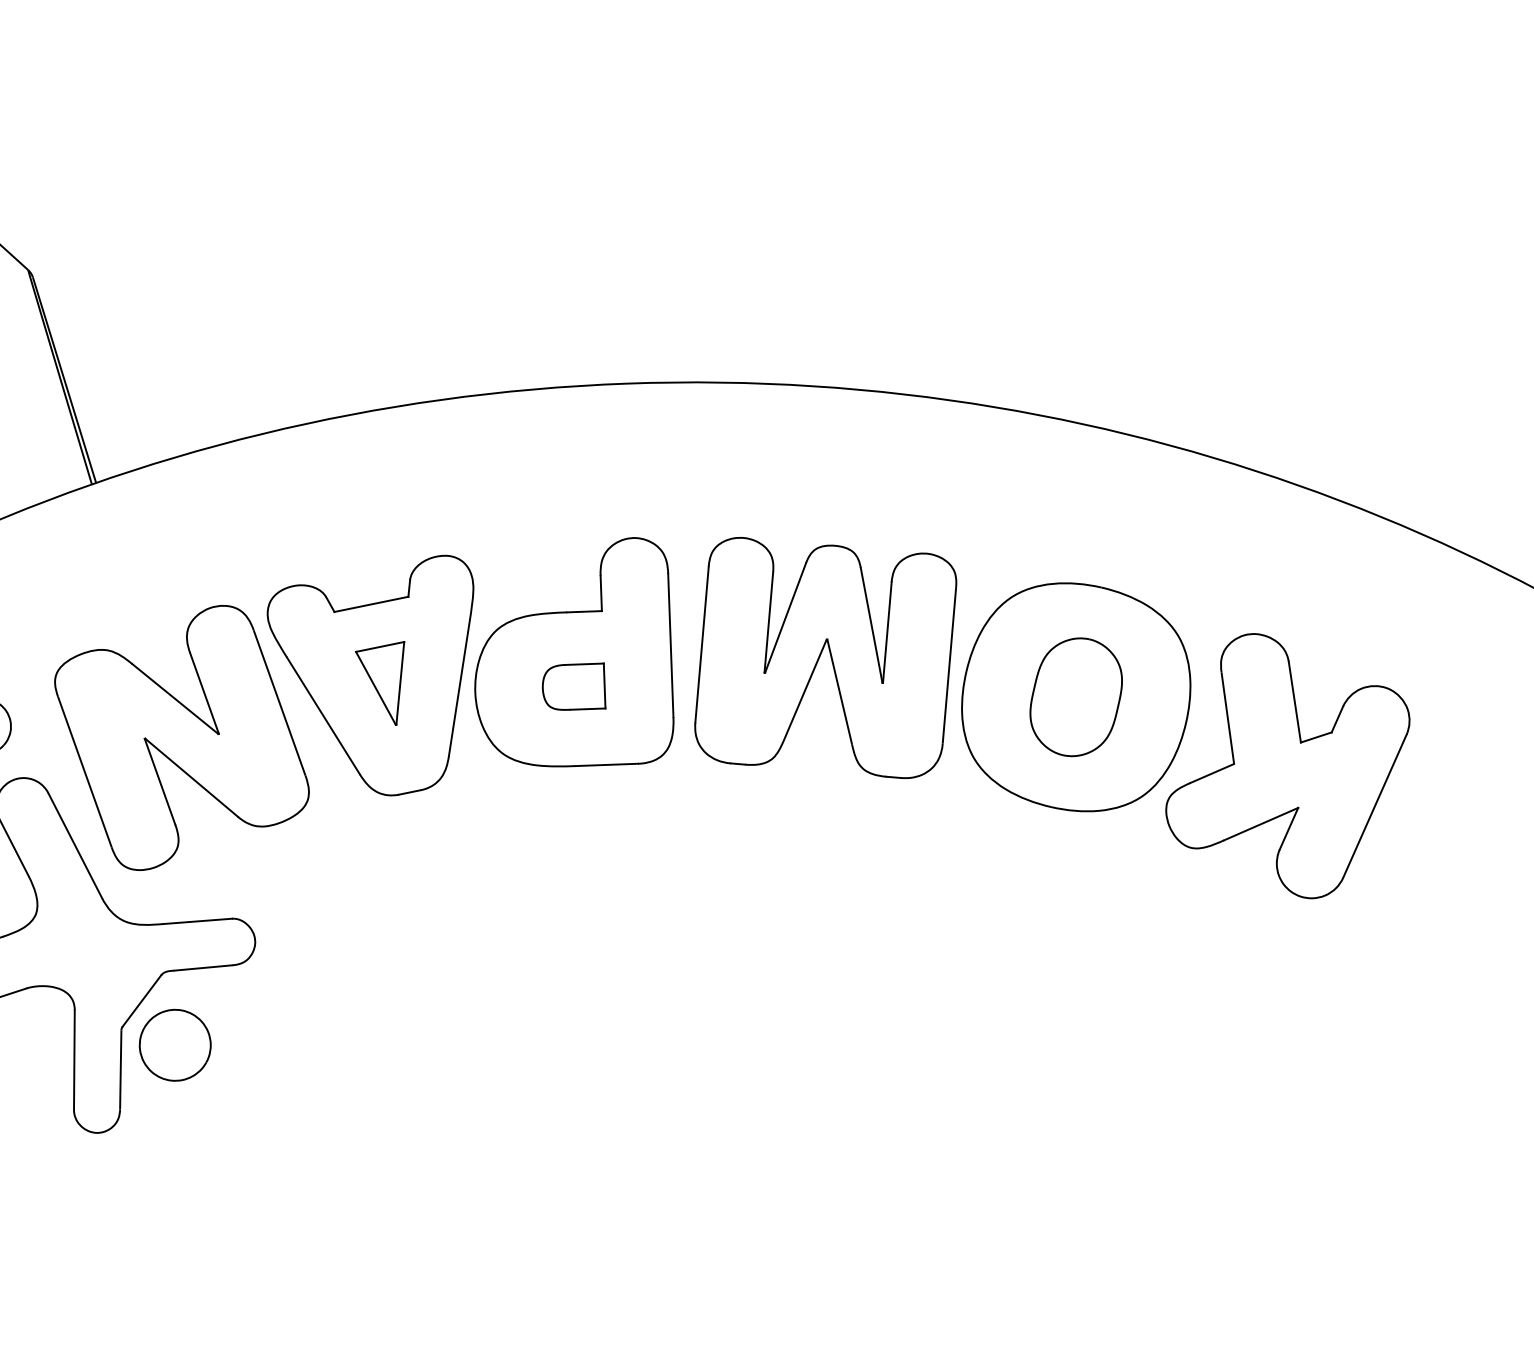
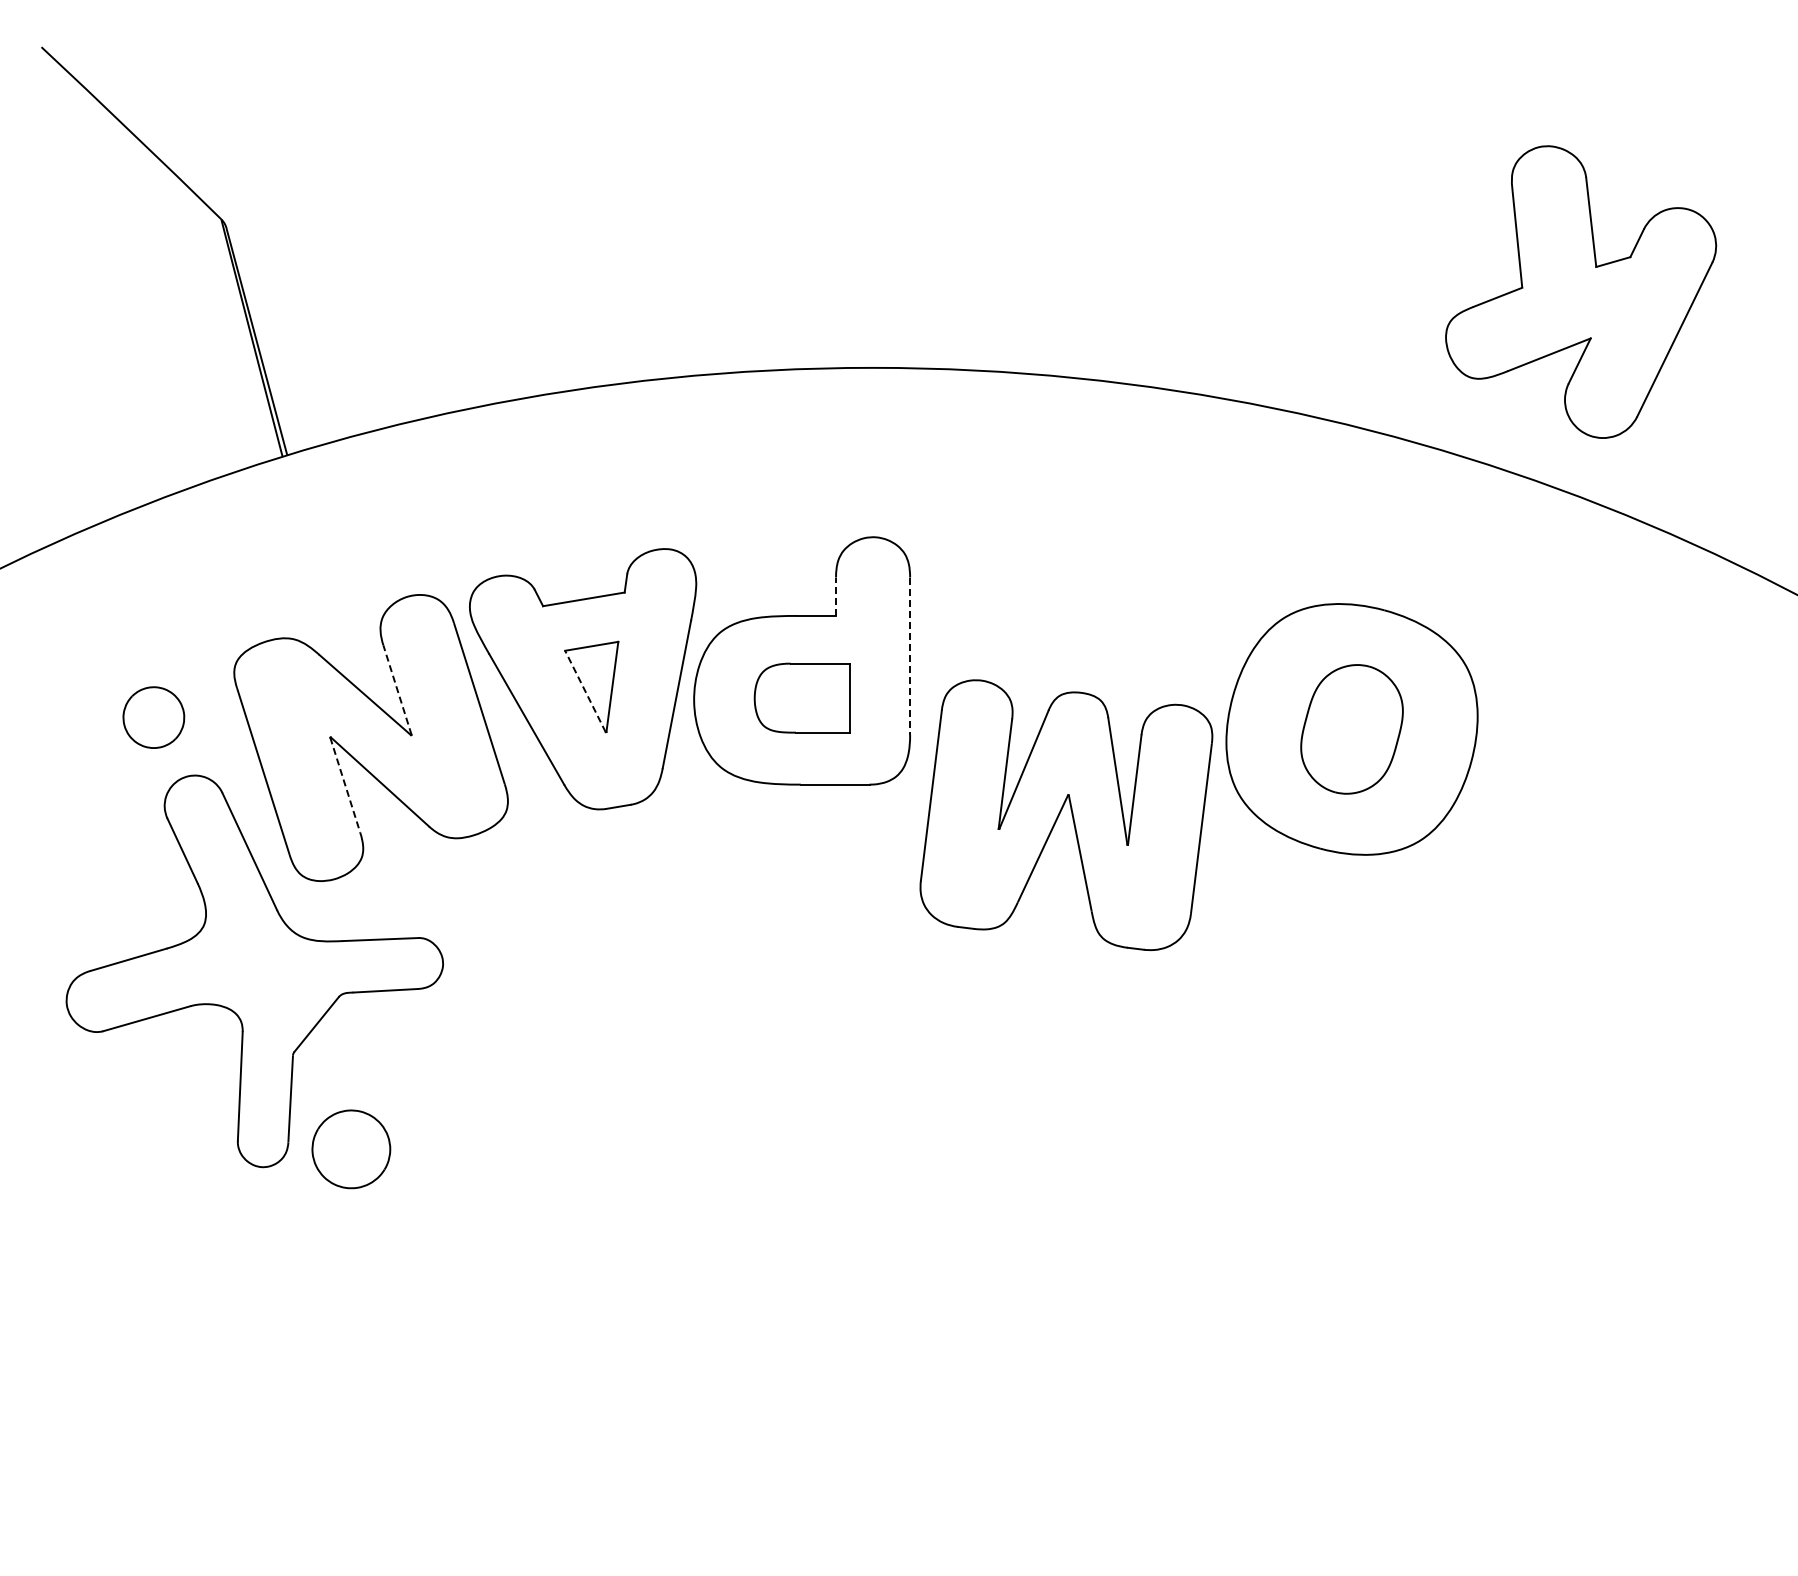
line: (601, 593) -> (836, 596), solid -> dashed
line: (671, 645) -> (910, 656), solid -> dashed
part: (825, 657) -> (1066, 814), moved
part: (573, 686) -> (801, 697), size x1.4
line: (375, 688) -> (585, 691), solid -> dashed
line: (204, 693) -> (397, 690), solid -> dashed
part: (1288, 765) -> (1581, 291), moved
line: (160, 782) -> (345, 785), solid -> dashed
part: (175, 1045) -> (351, 1149), moved

